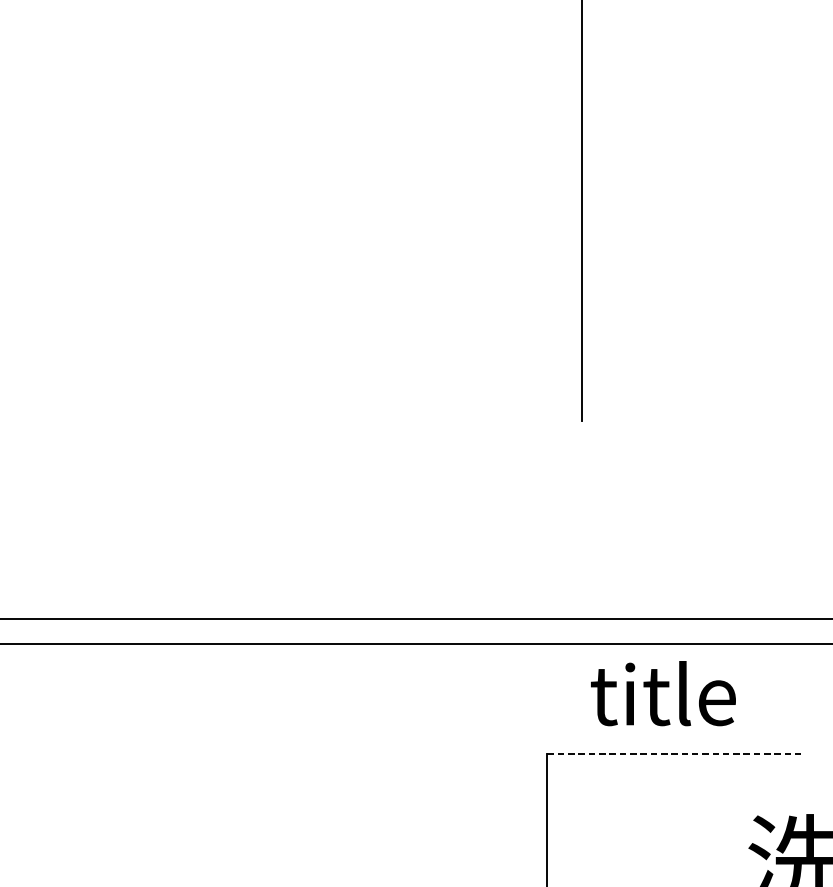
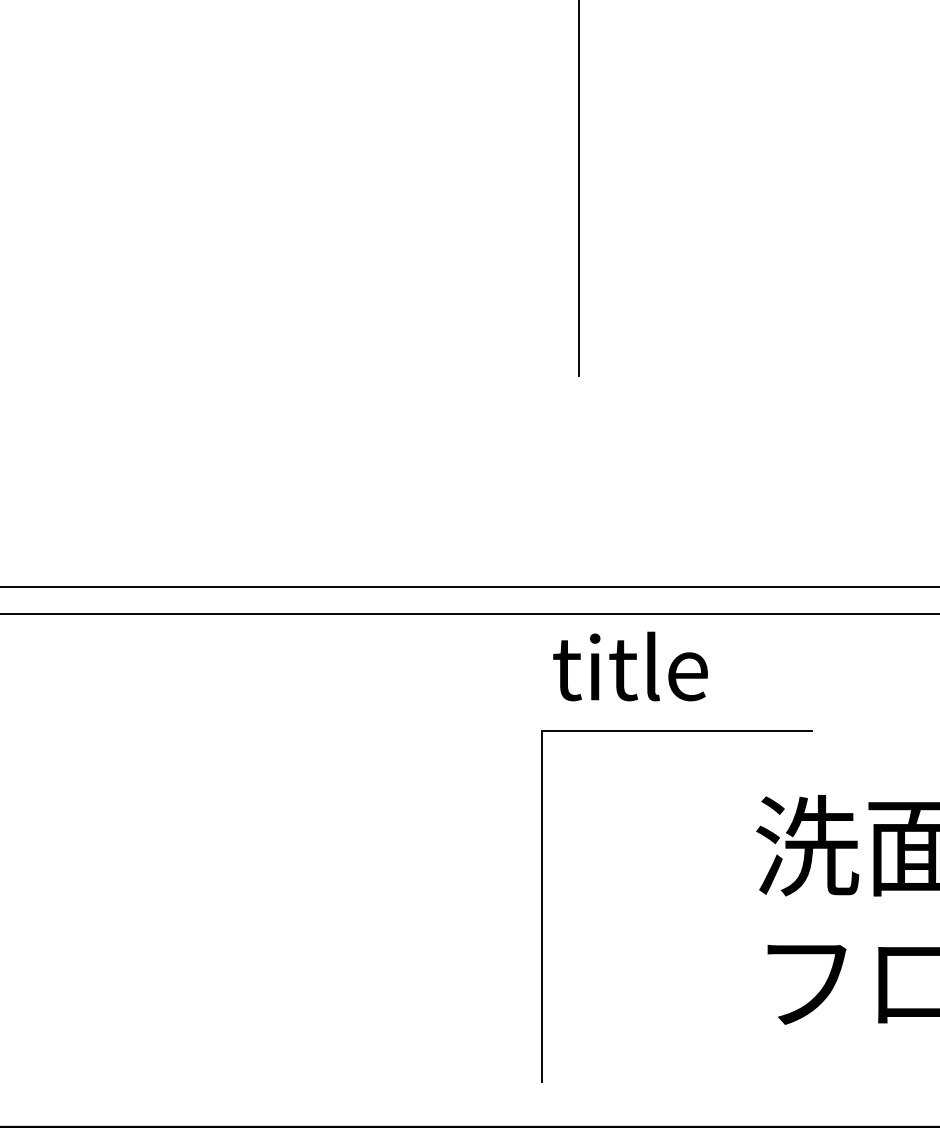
text: (663, 693) -> (630, 666), moved
line: (673, 753) -> (676, 730), dashed -> solid

